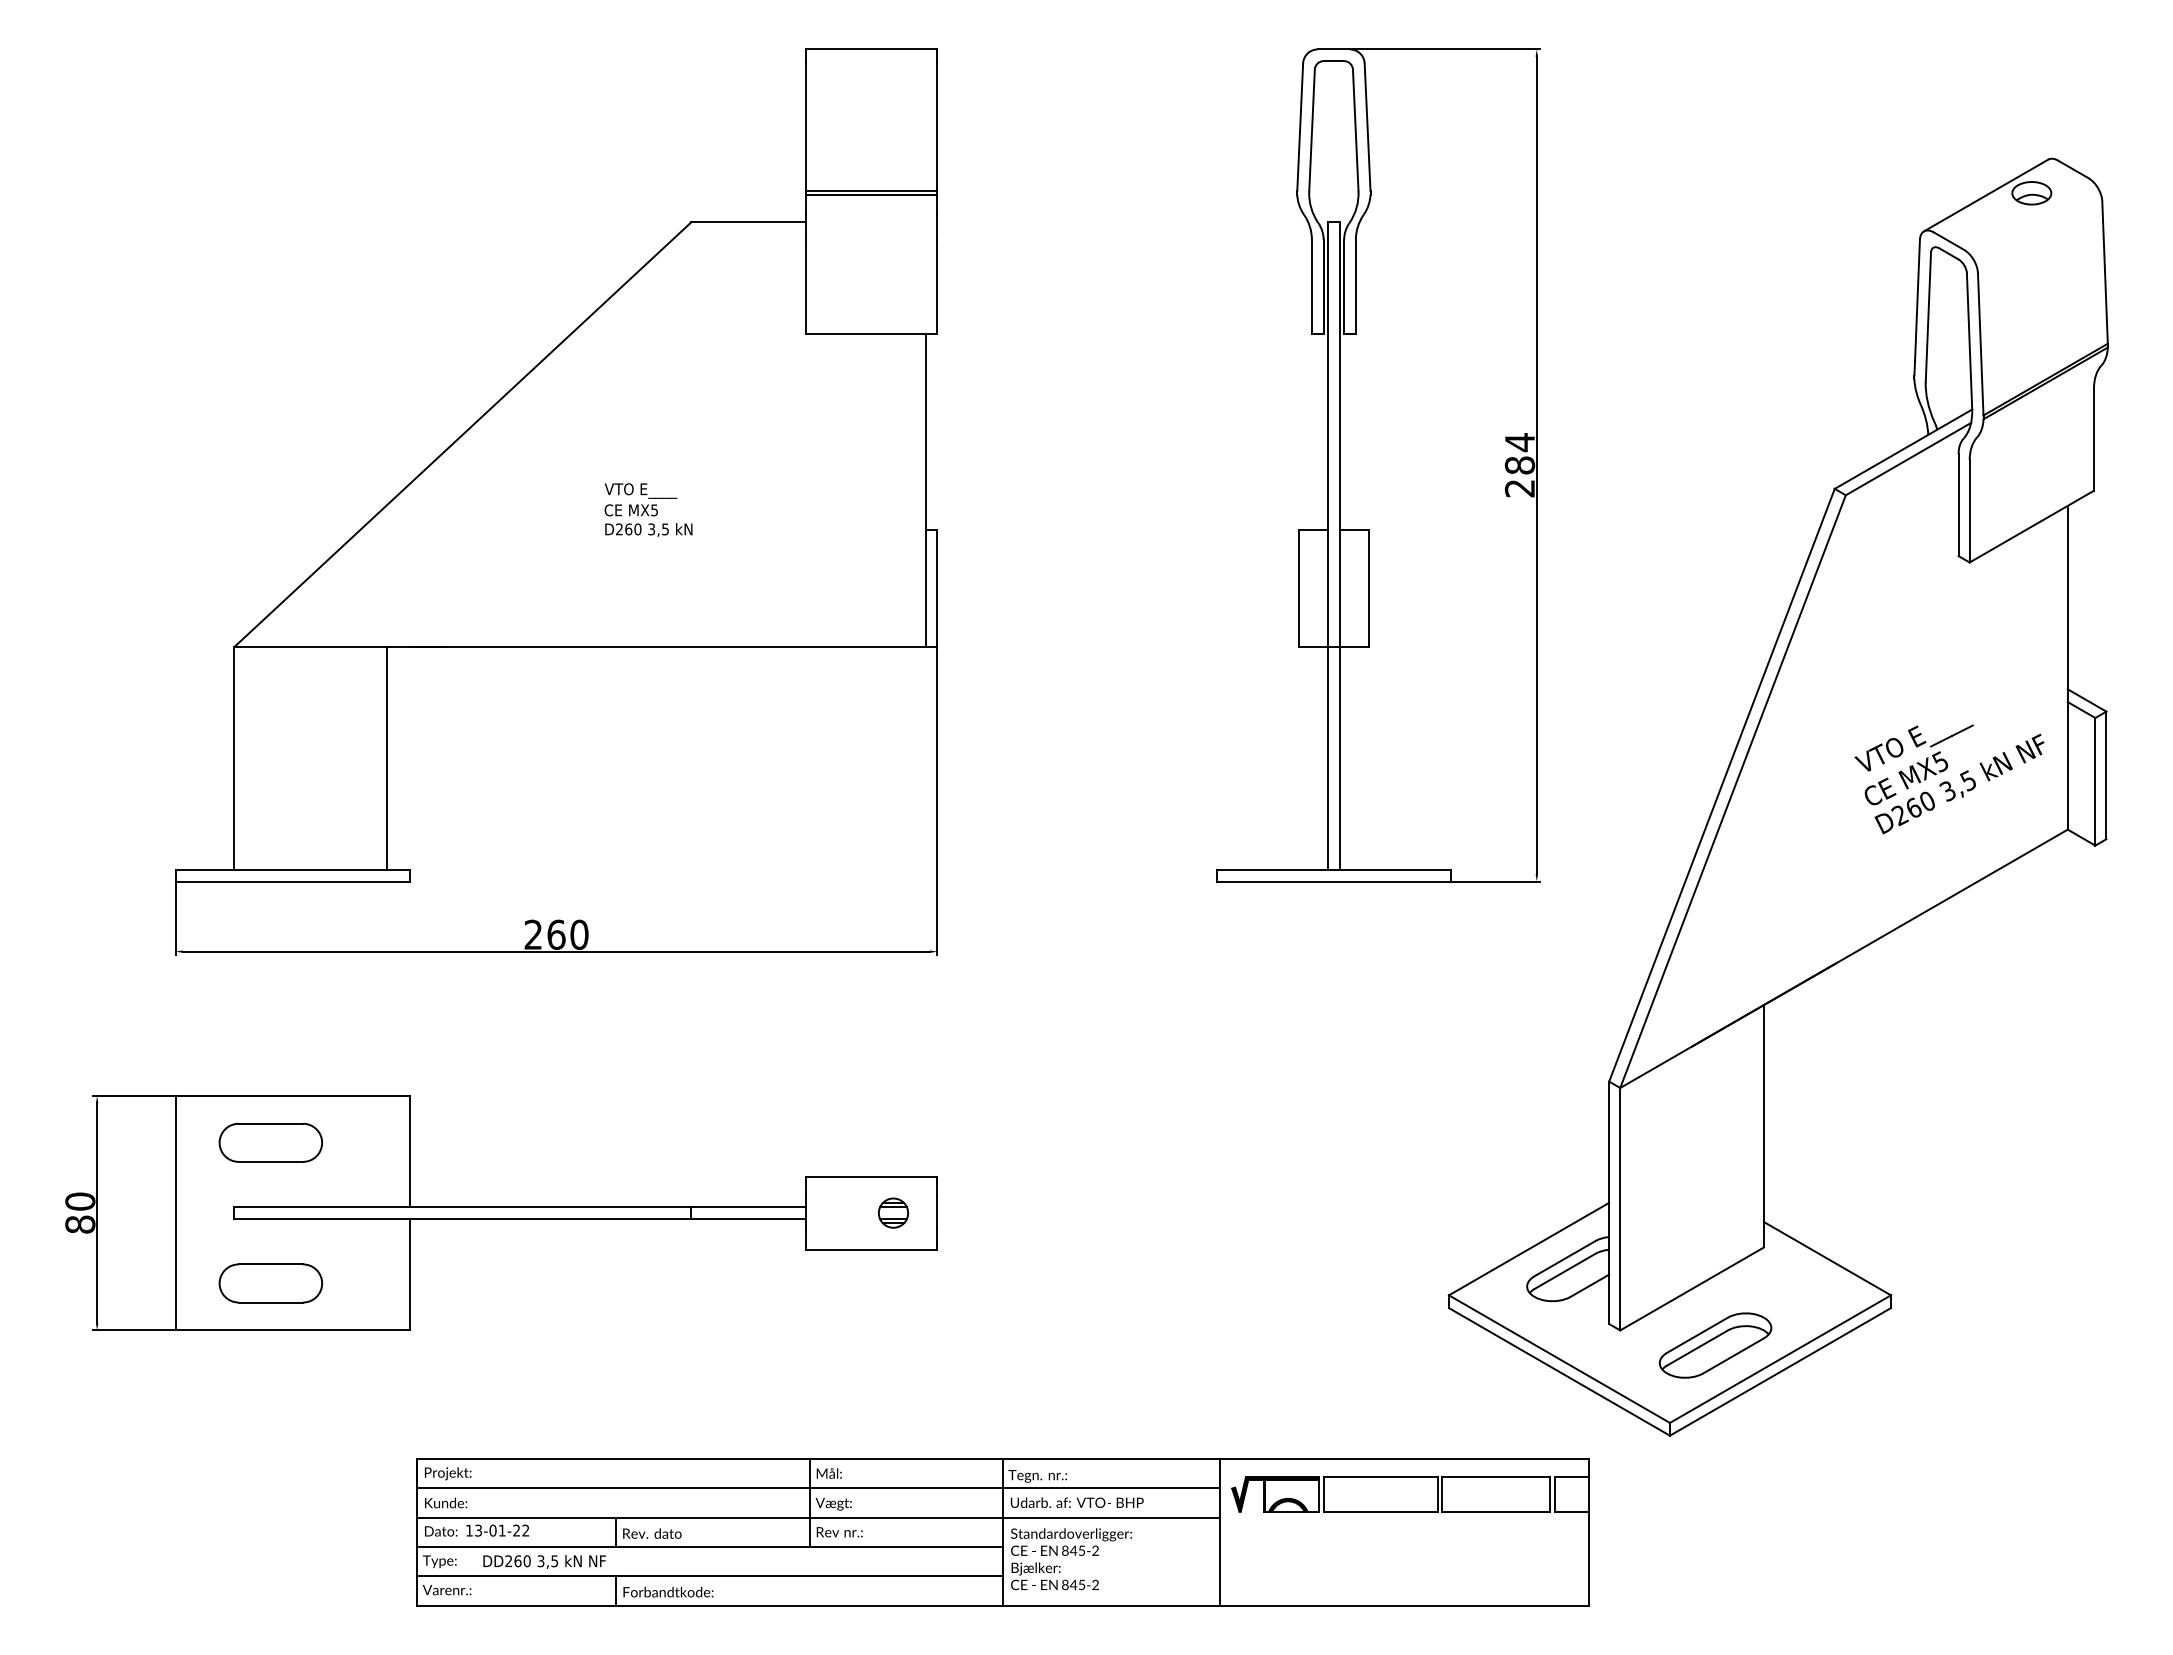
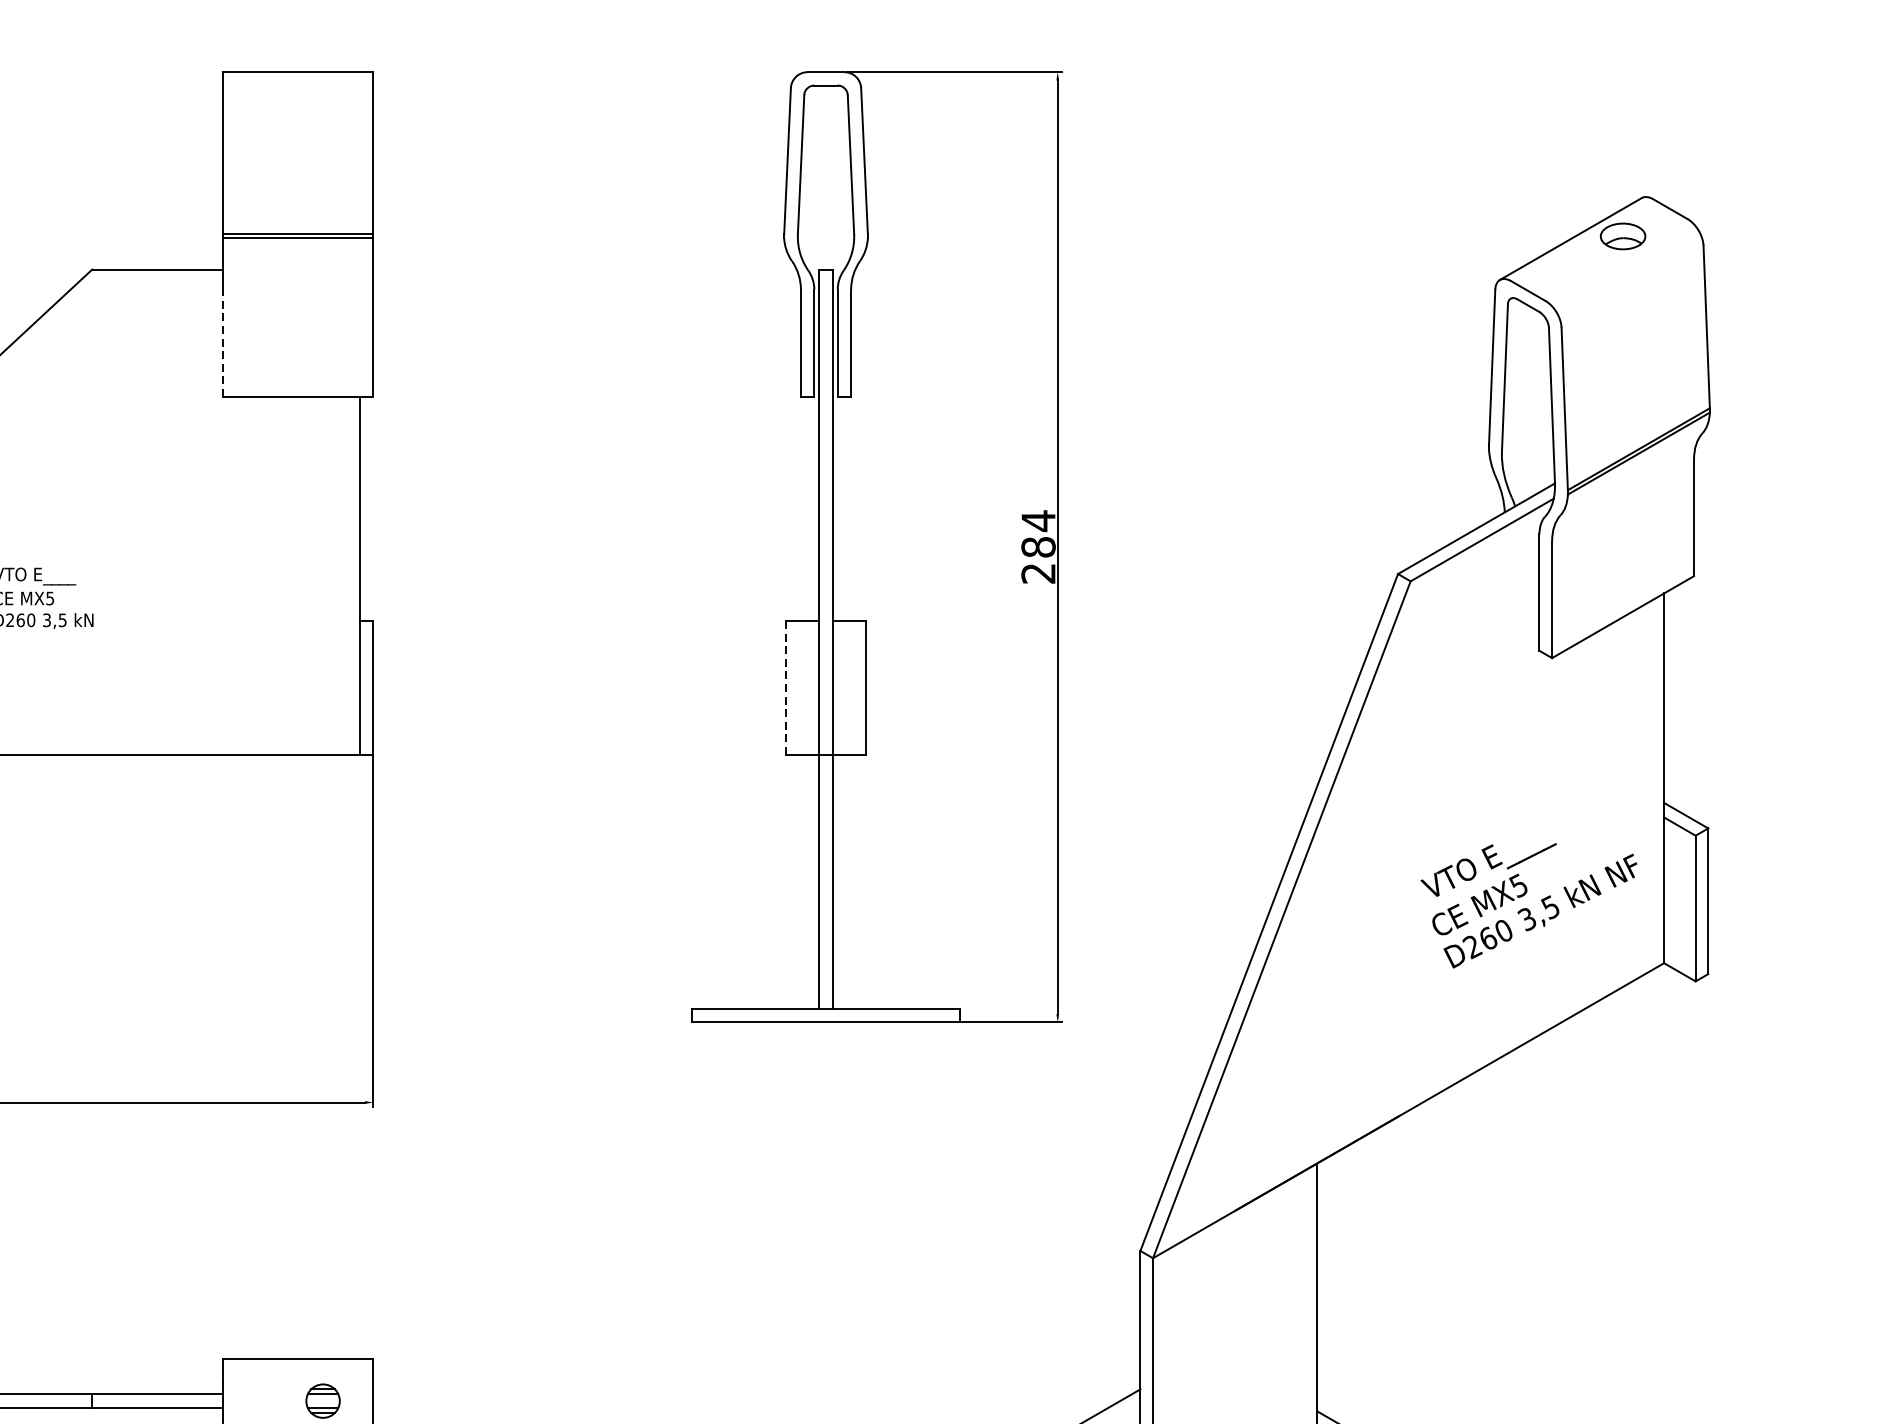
line: (805, 286) -> (222, 342), solid -> dashed
line: (1298, 588) -> (785, 687), solid -> dashed

